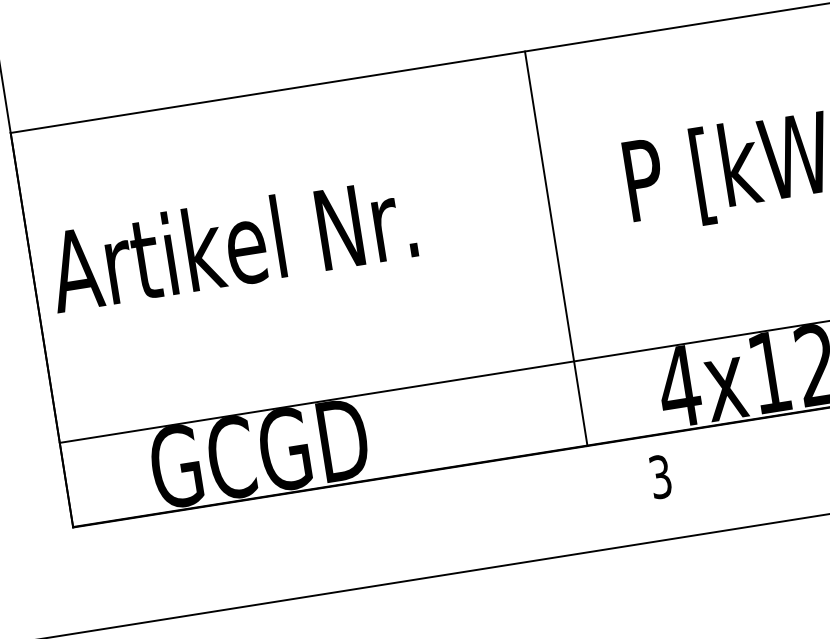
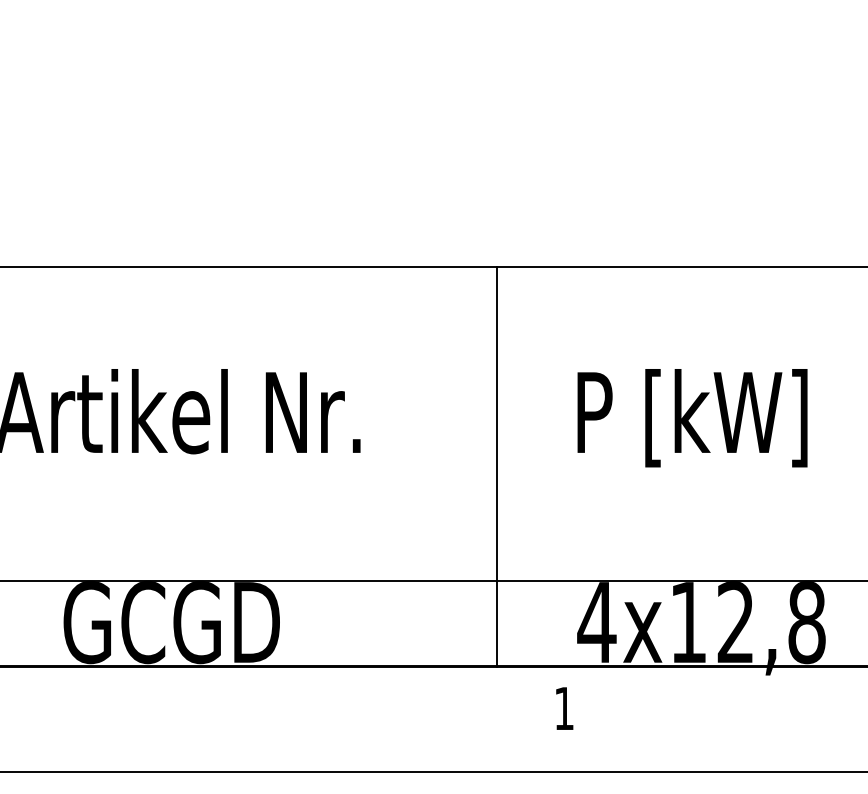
text: (659, 476) -> (563, 708), 3 -> 1

